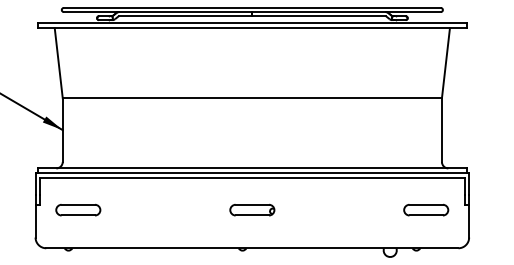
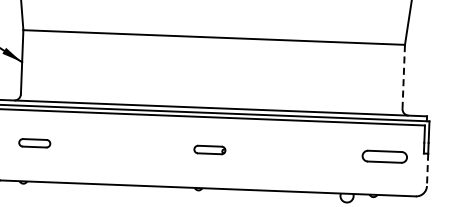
line: (441, 130) -> (403, 77), solid -> dashed
part: (78, 209) -> (34, 142), size x0.7
part: (252, 209) -> (210, 149), size x0.7
line: (469, 221) -> (427, 169), solid -> dashed

